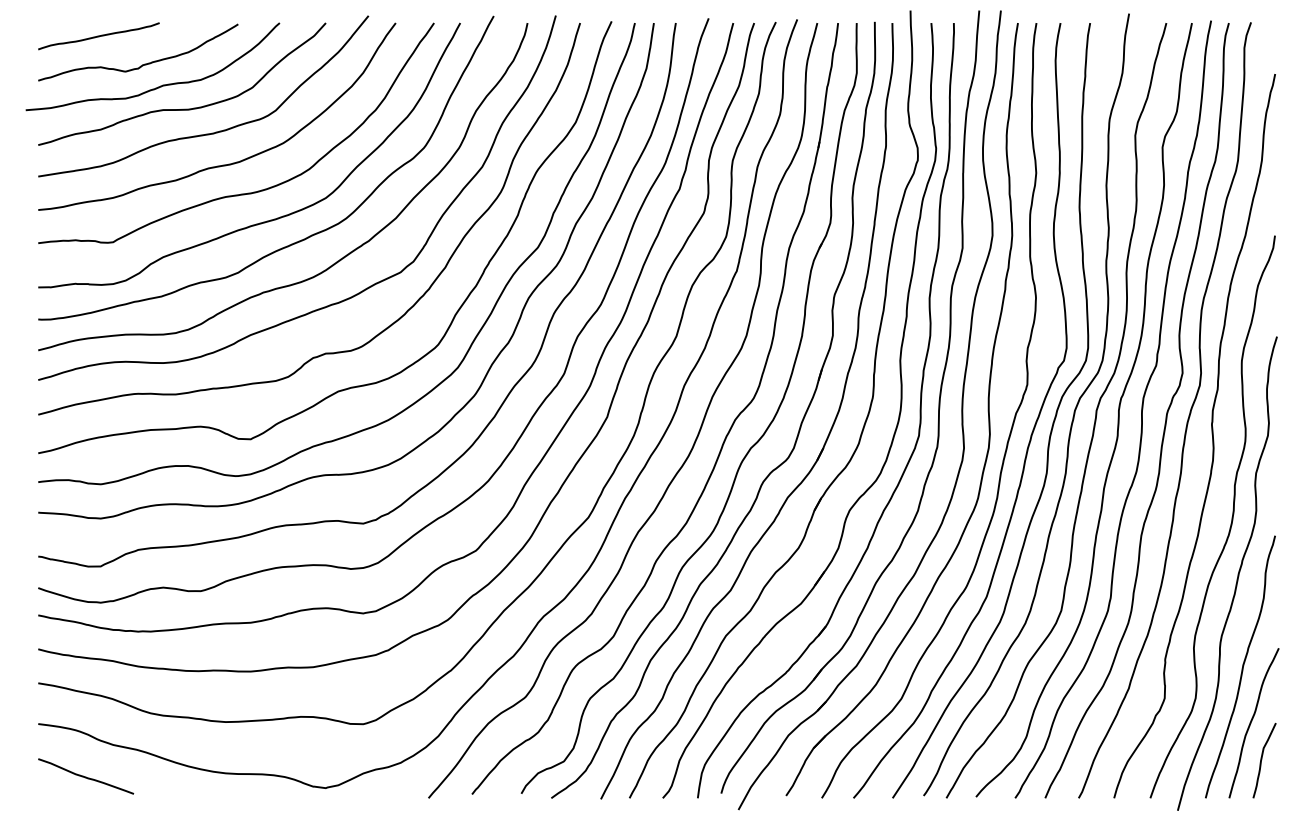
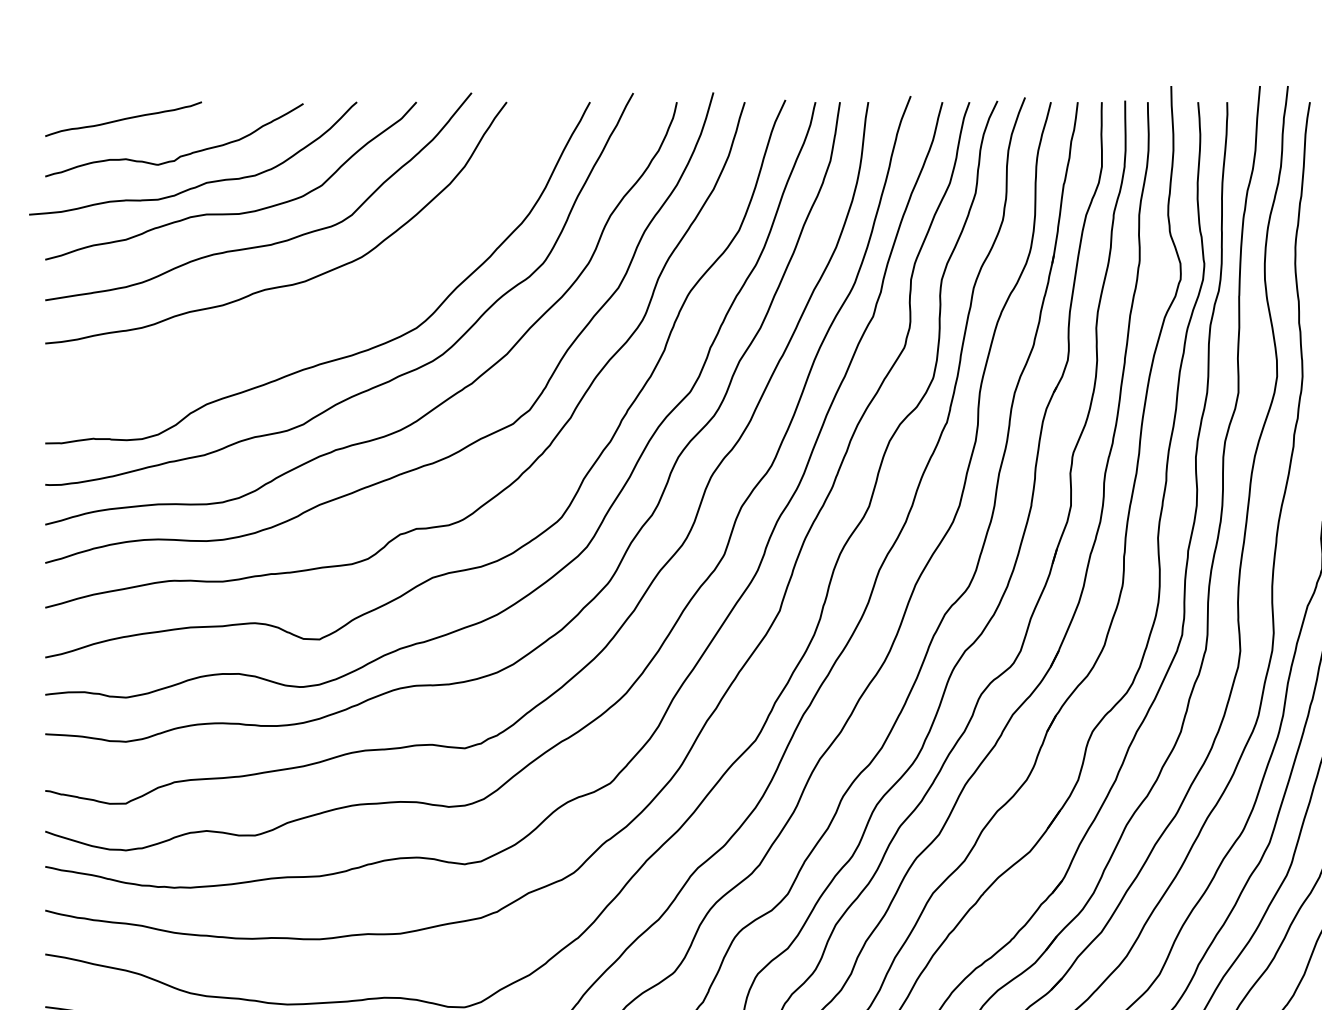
curve: (240, 193) -> (306, 322), removed

